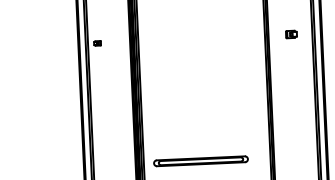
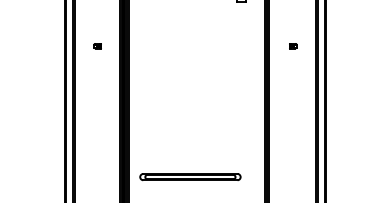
part: (291, 34) -> (293, 46), size x0.62
part: (97, 43) -> (97, 46), moved

